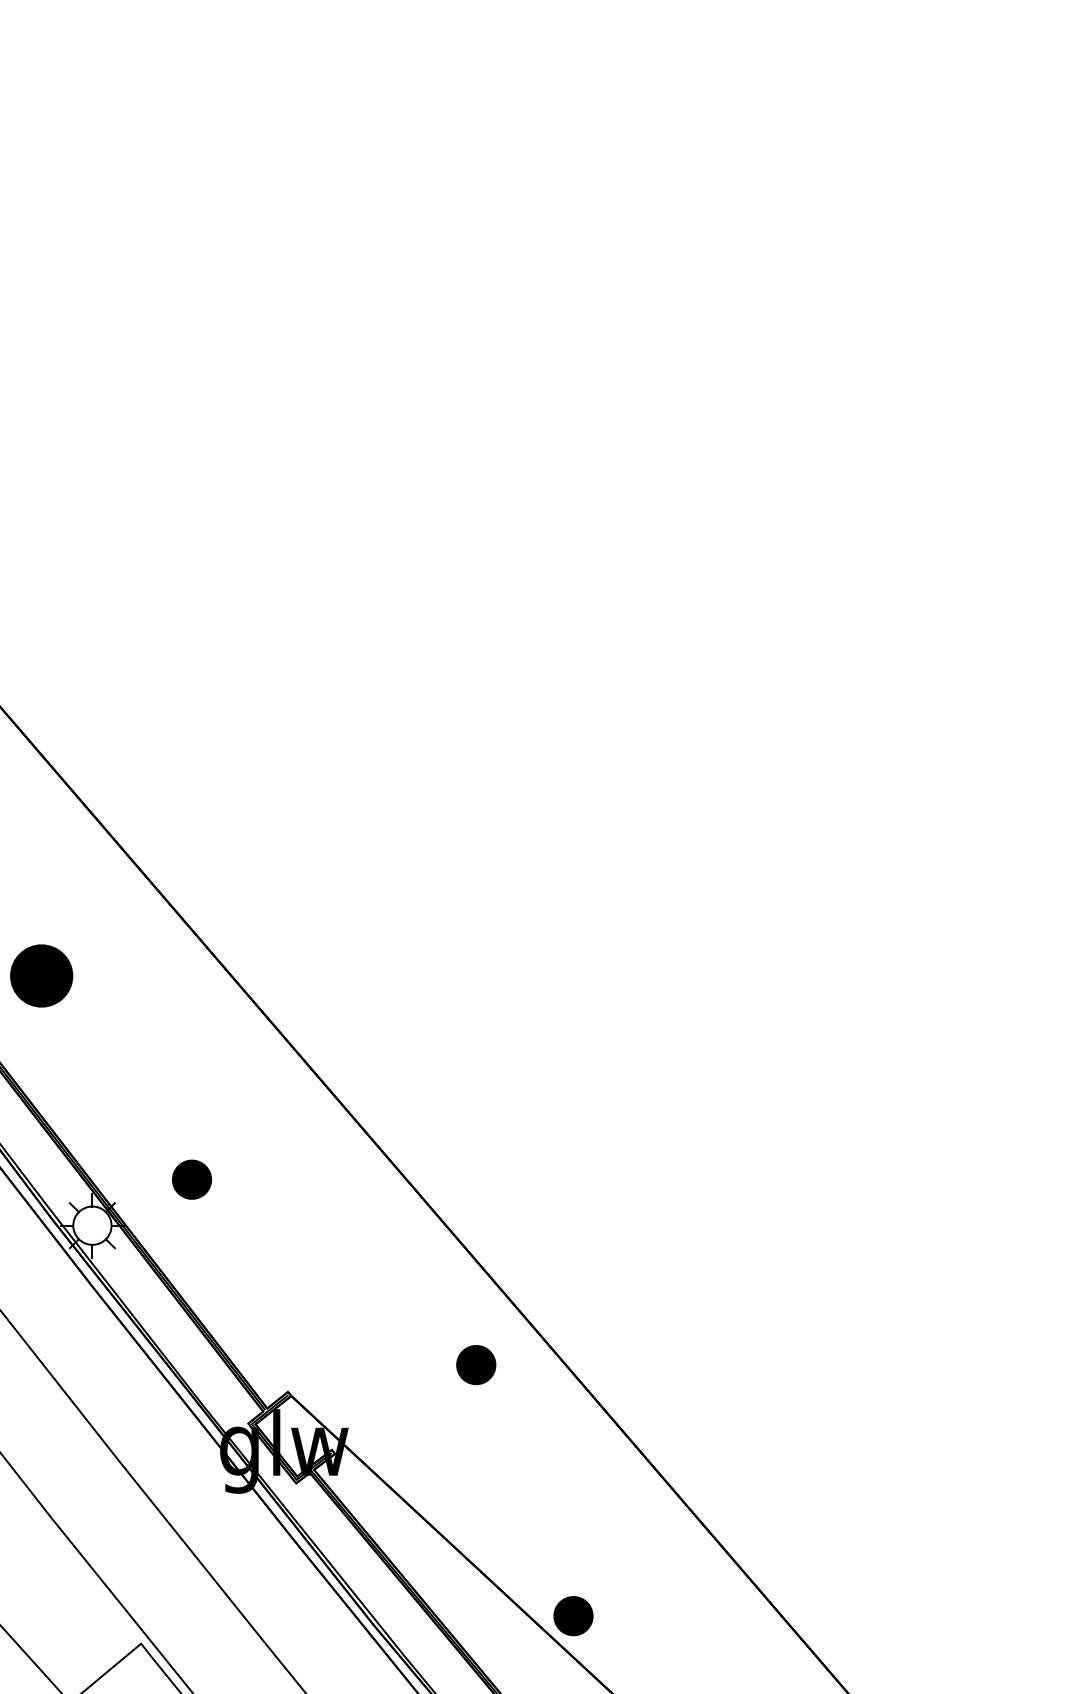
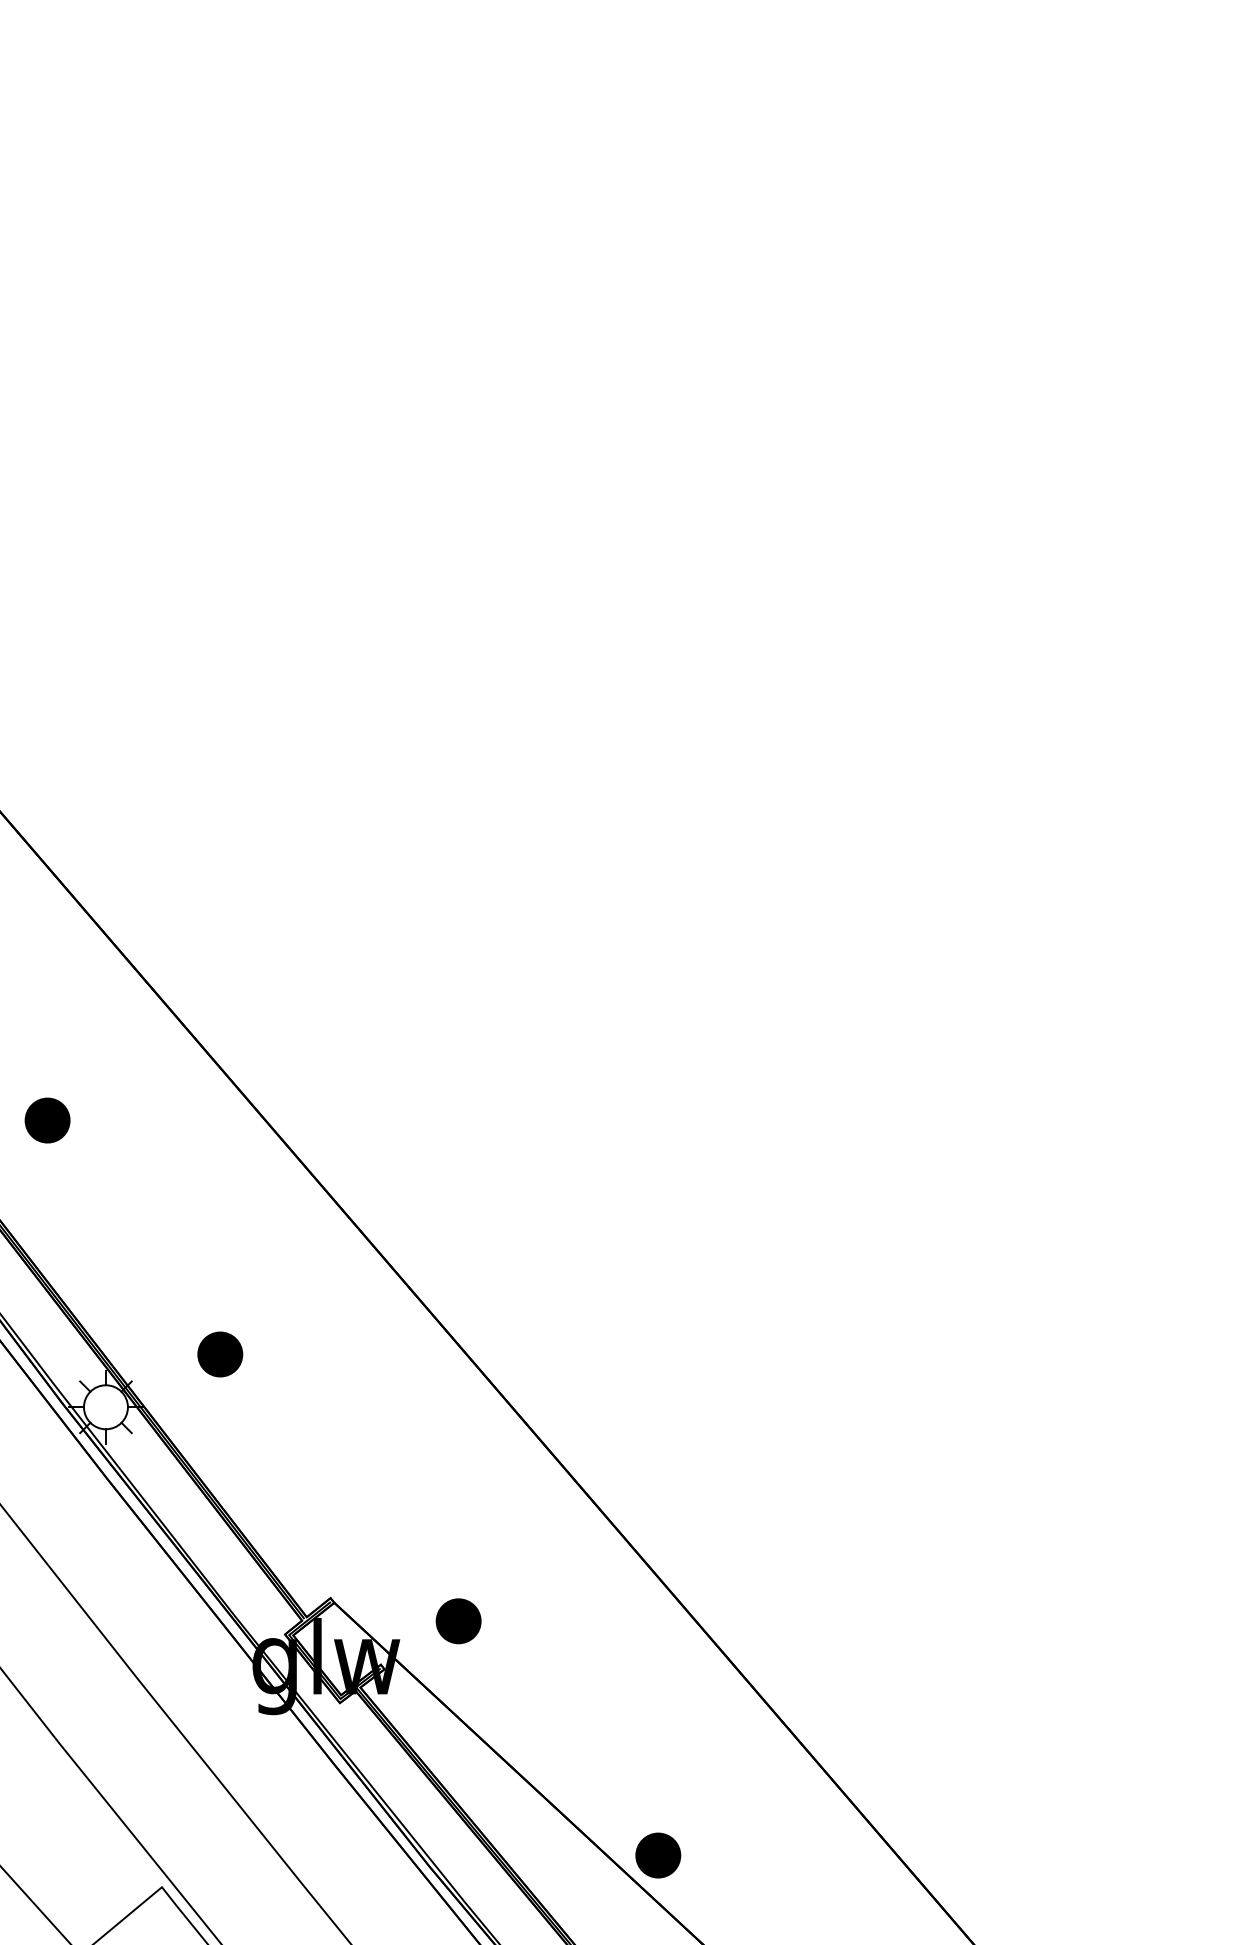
part: (41, 975) -> (47, 1120), size x0.62
part: (476, 1365) -> (458, 1621), moved

